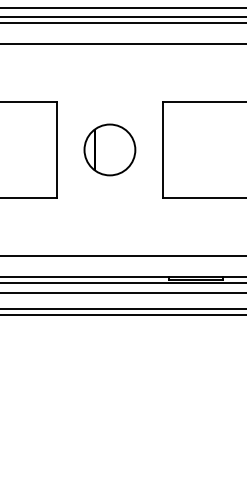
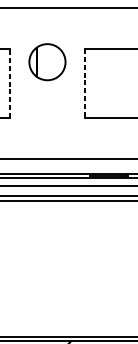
line: (56, 149) -> (9, 83), solid -> dashed
part: (109, 149) -> (47, 61), moved
line: (163, 150) -> (85, 83), solid -> dashed

